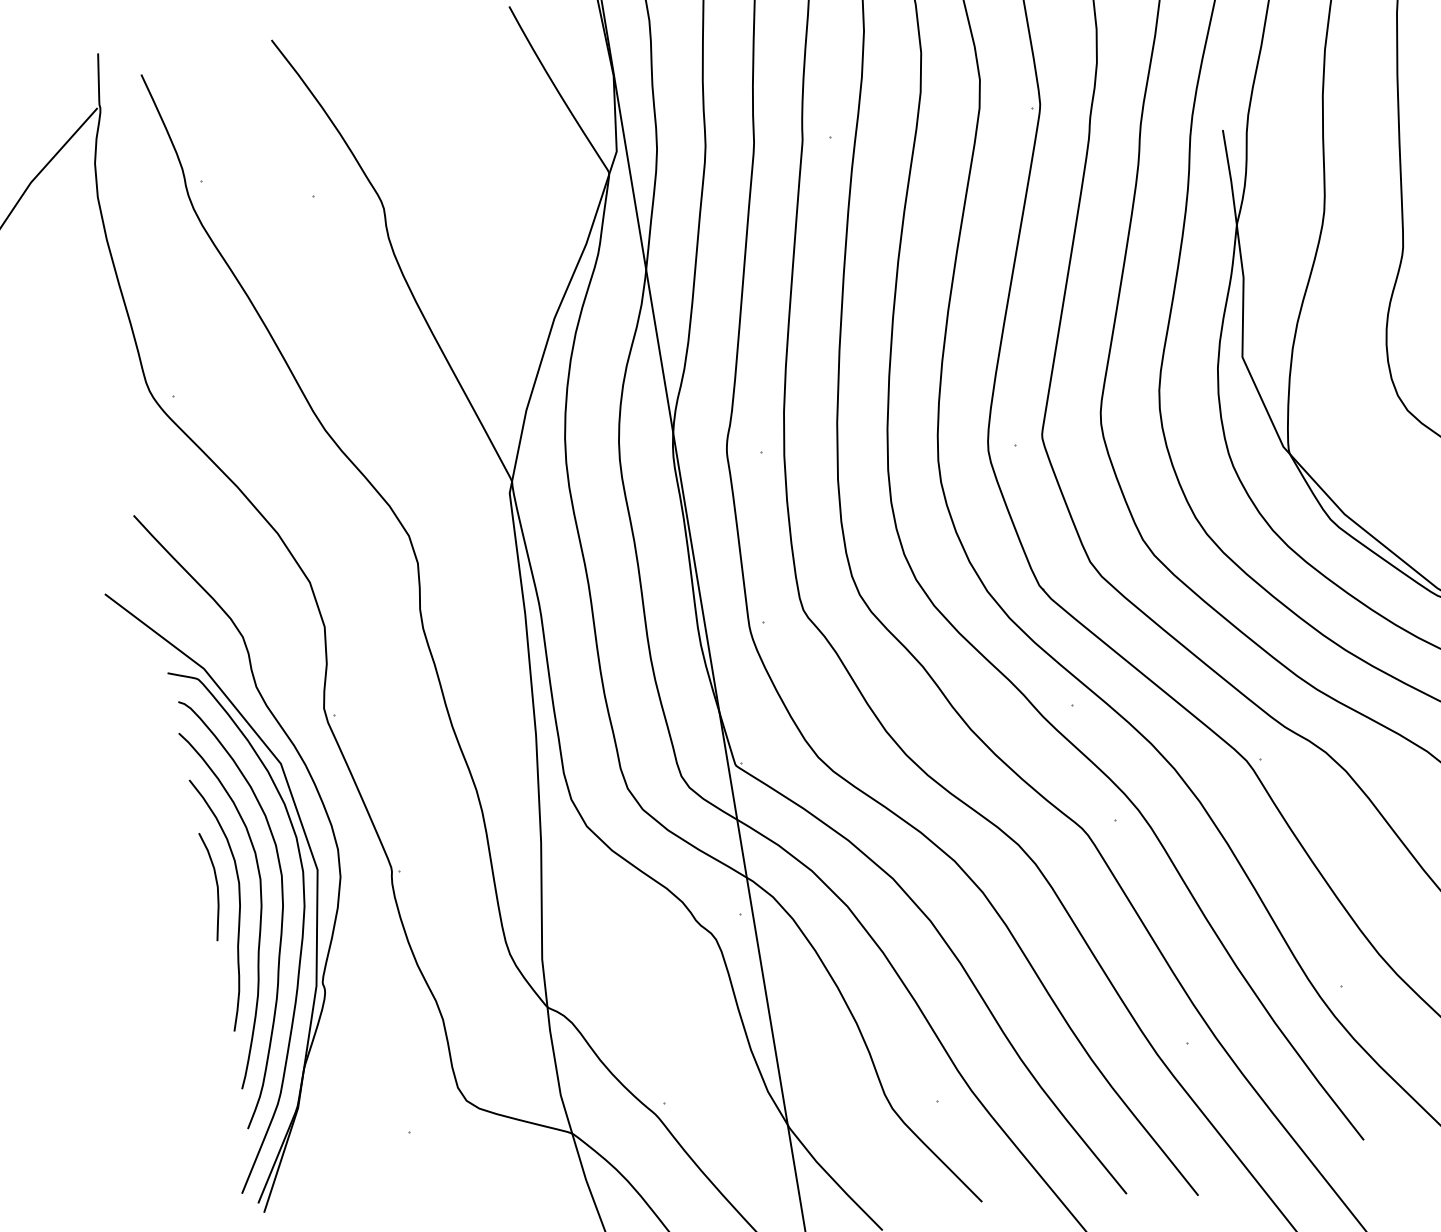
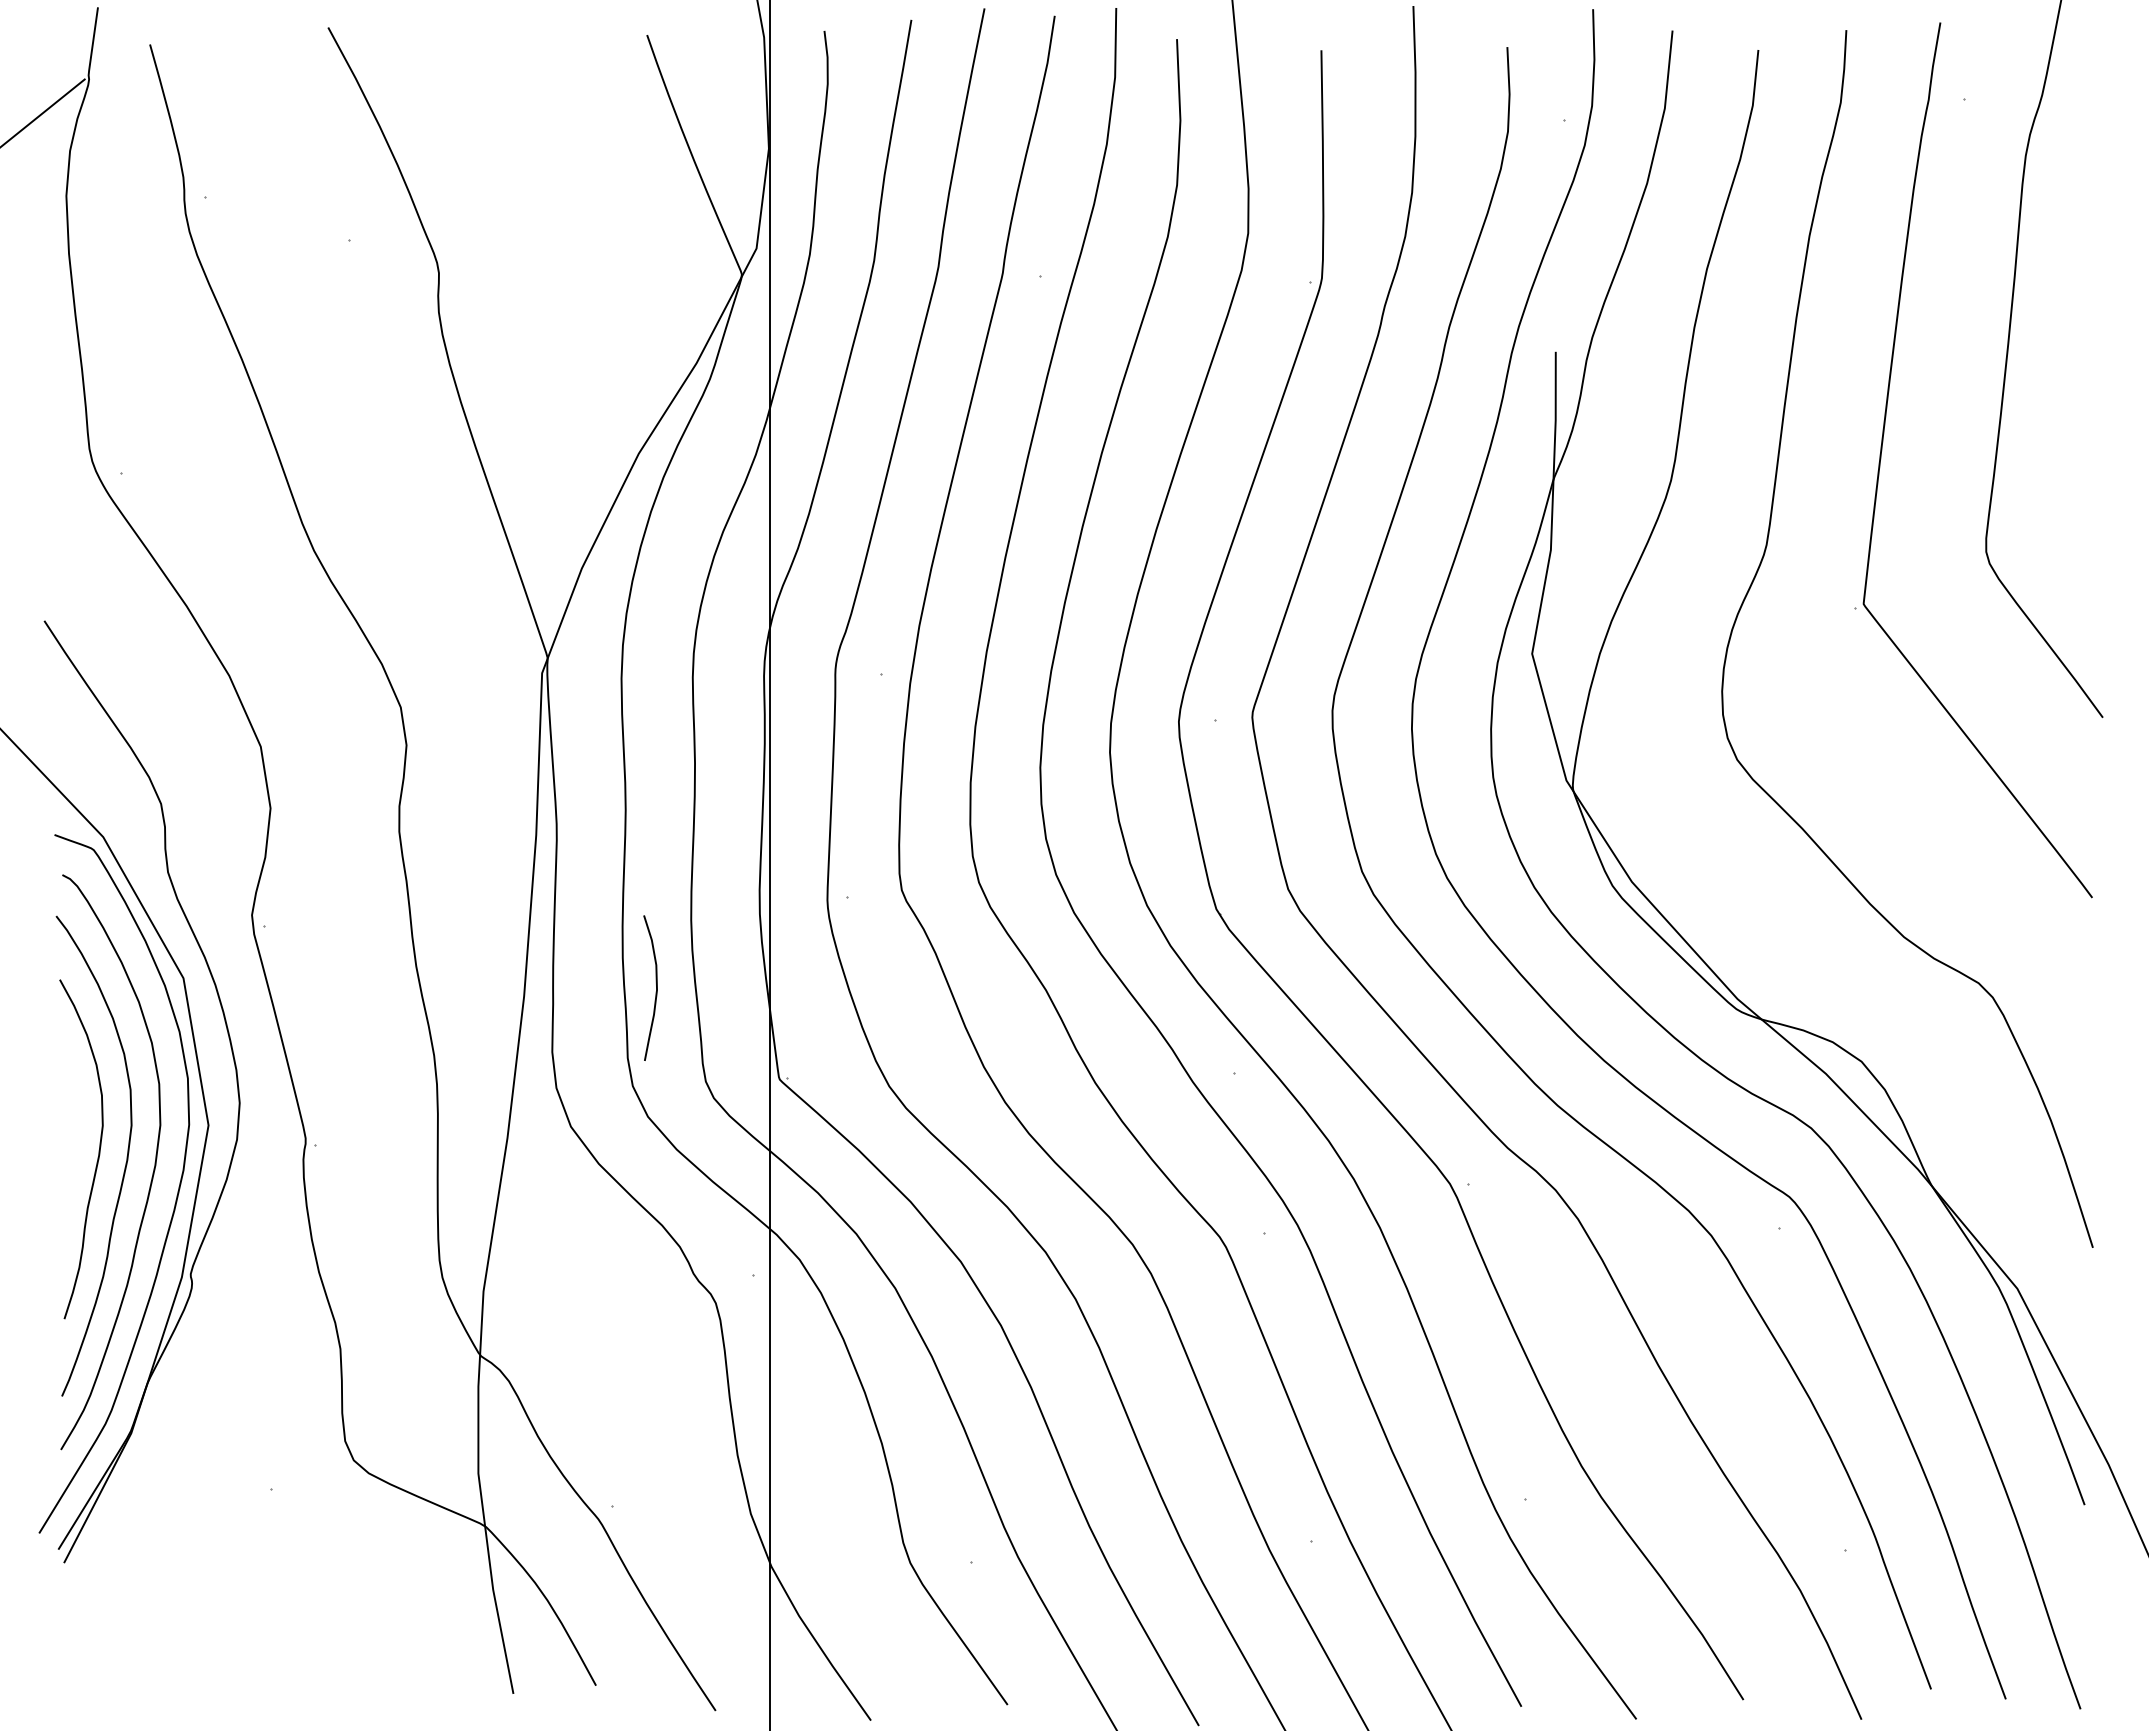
curve: (217, 885) -> (656, 987), moved

